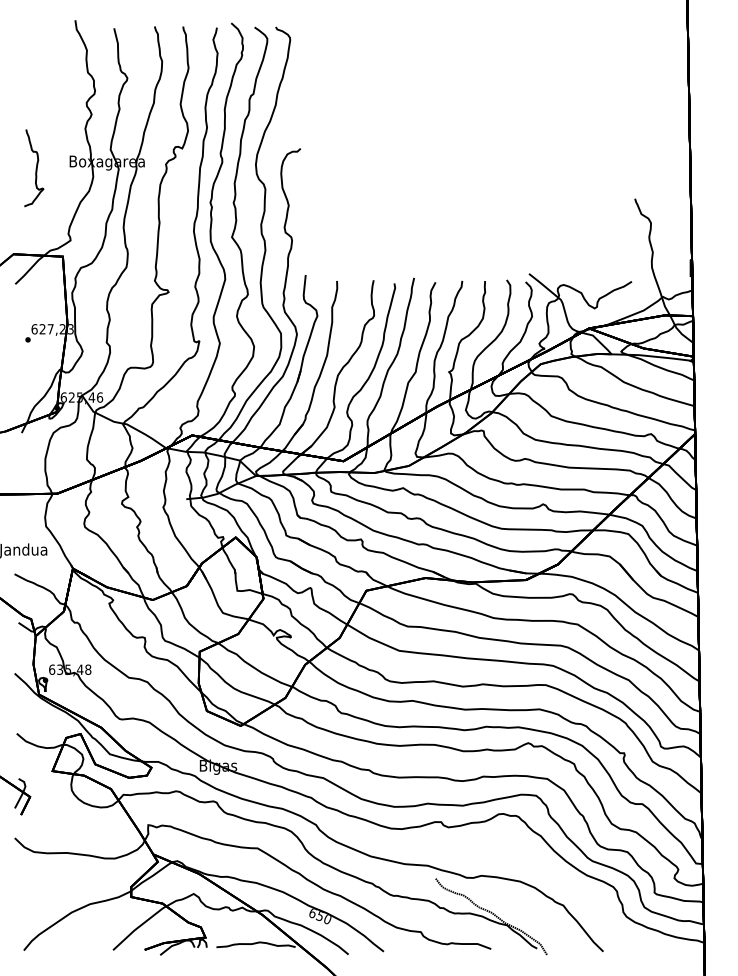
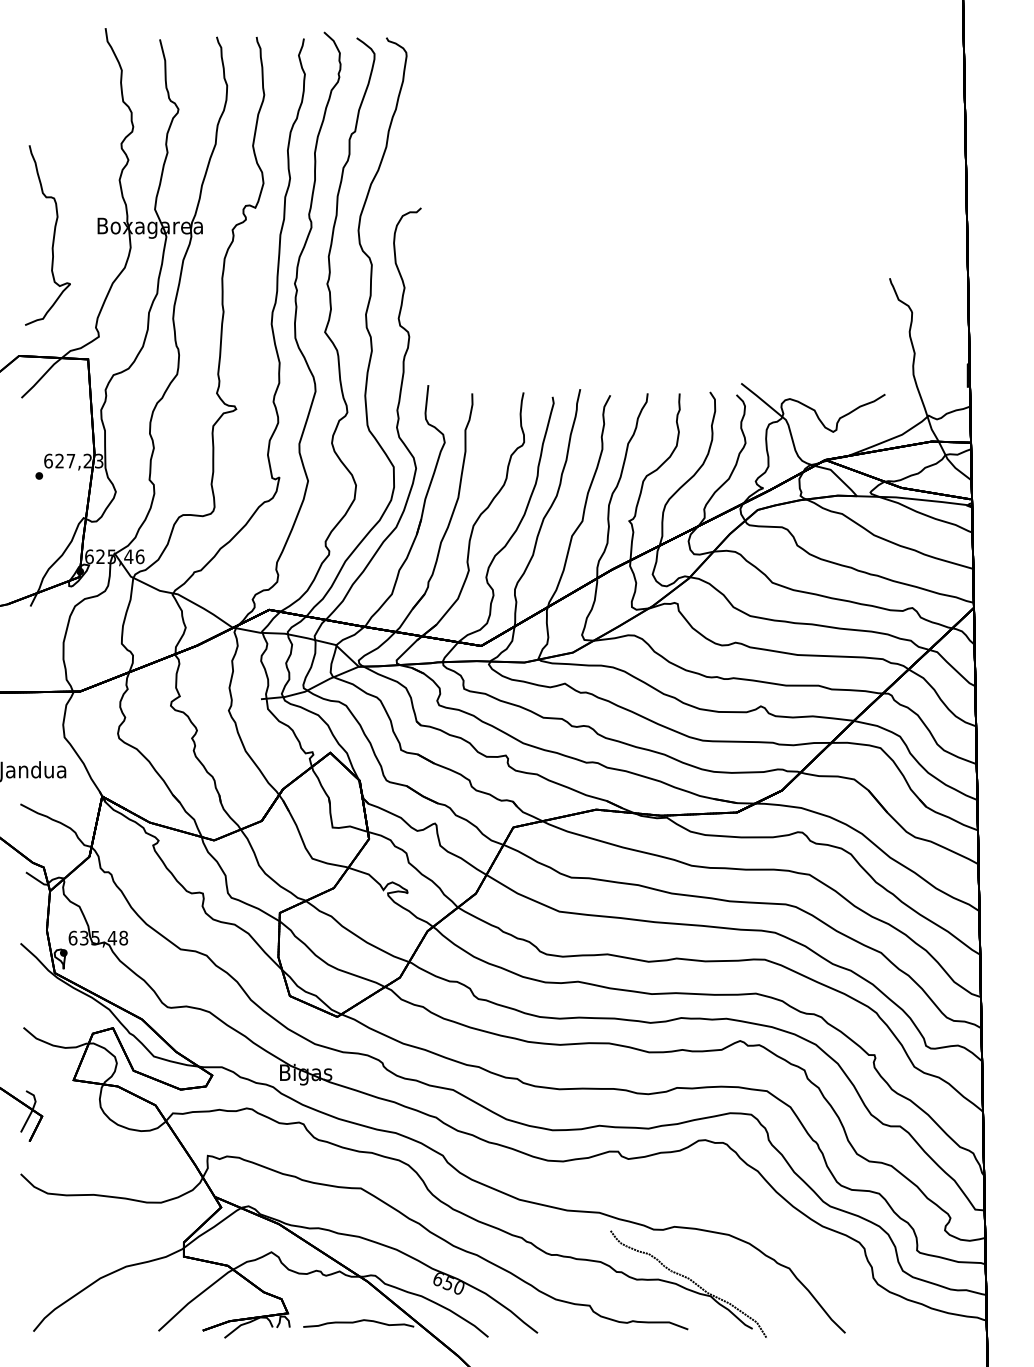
part: (33, 167) -> (46, 234), size x1.67

